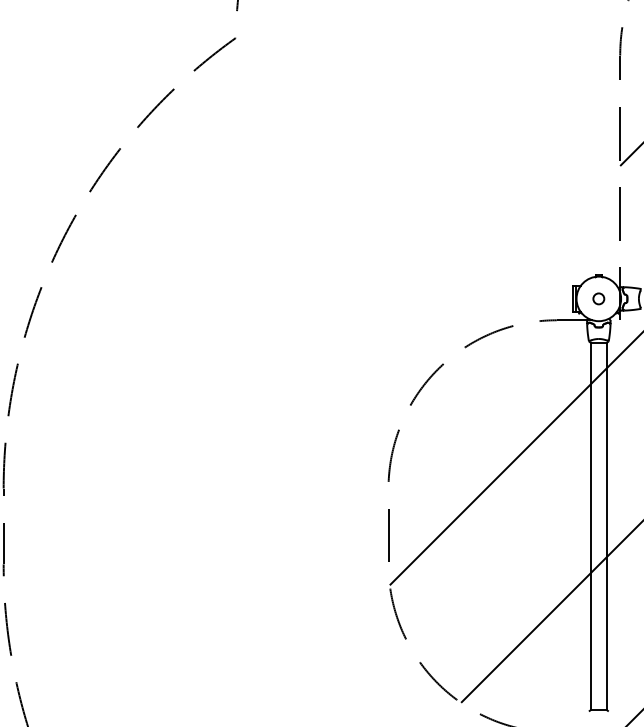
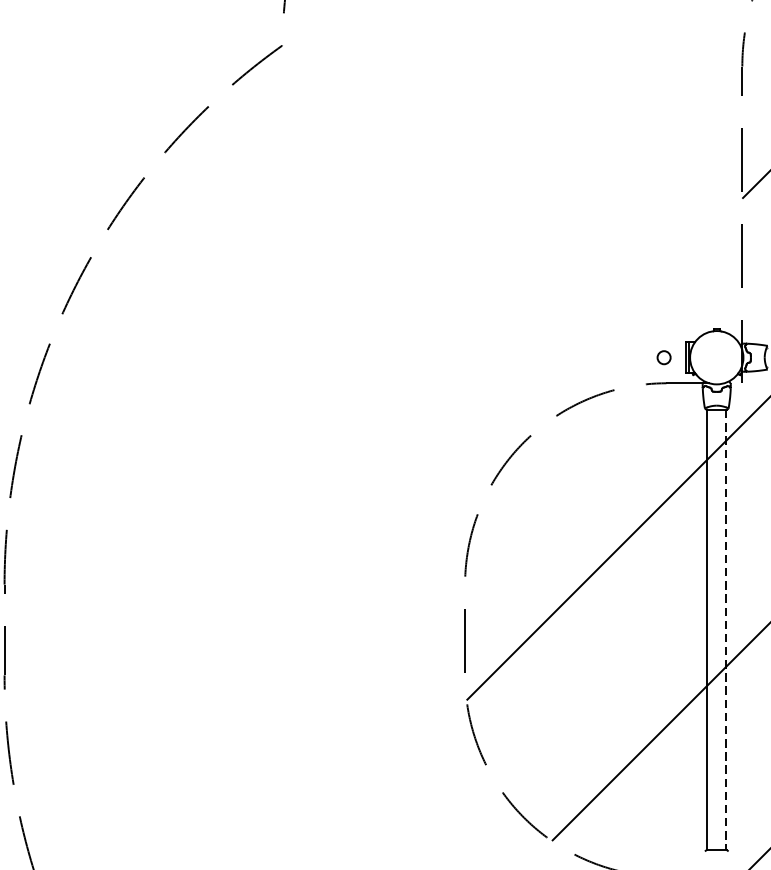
circle: (598, 298) -> (663, 357), moved
line: (606, 526) -> (725, 630), solid -> dashed

